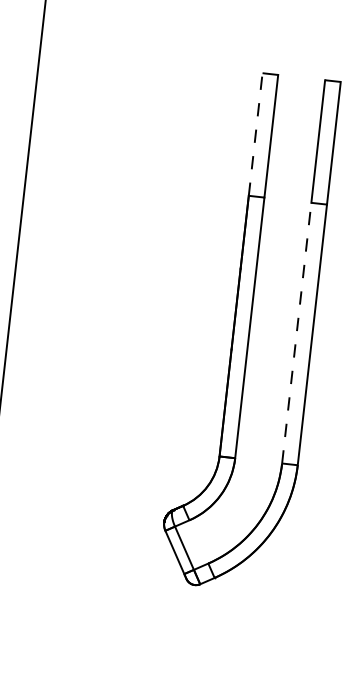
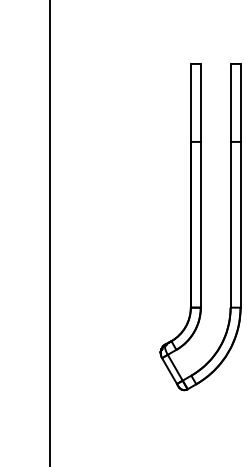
line: (255, 133) -> (190, 102), dashed -> solid
line: (296, 332) -> (230, 224), dashed -> solid

